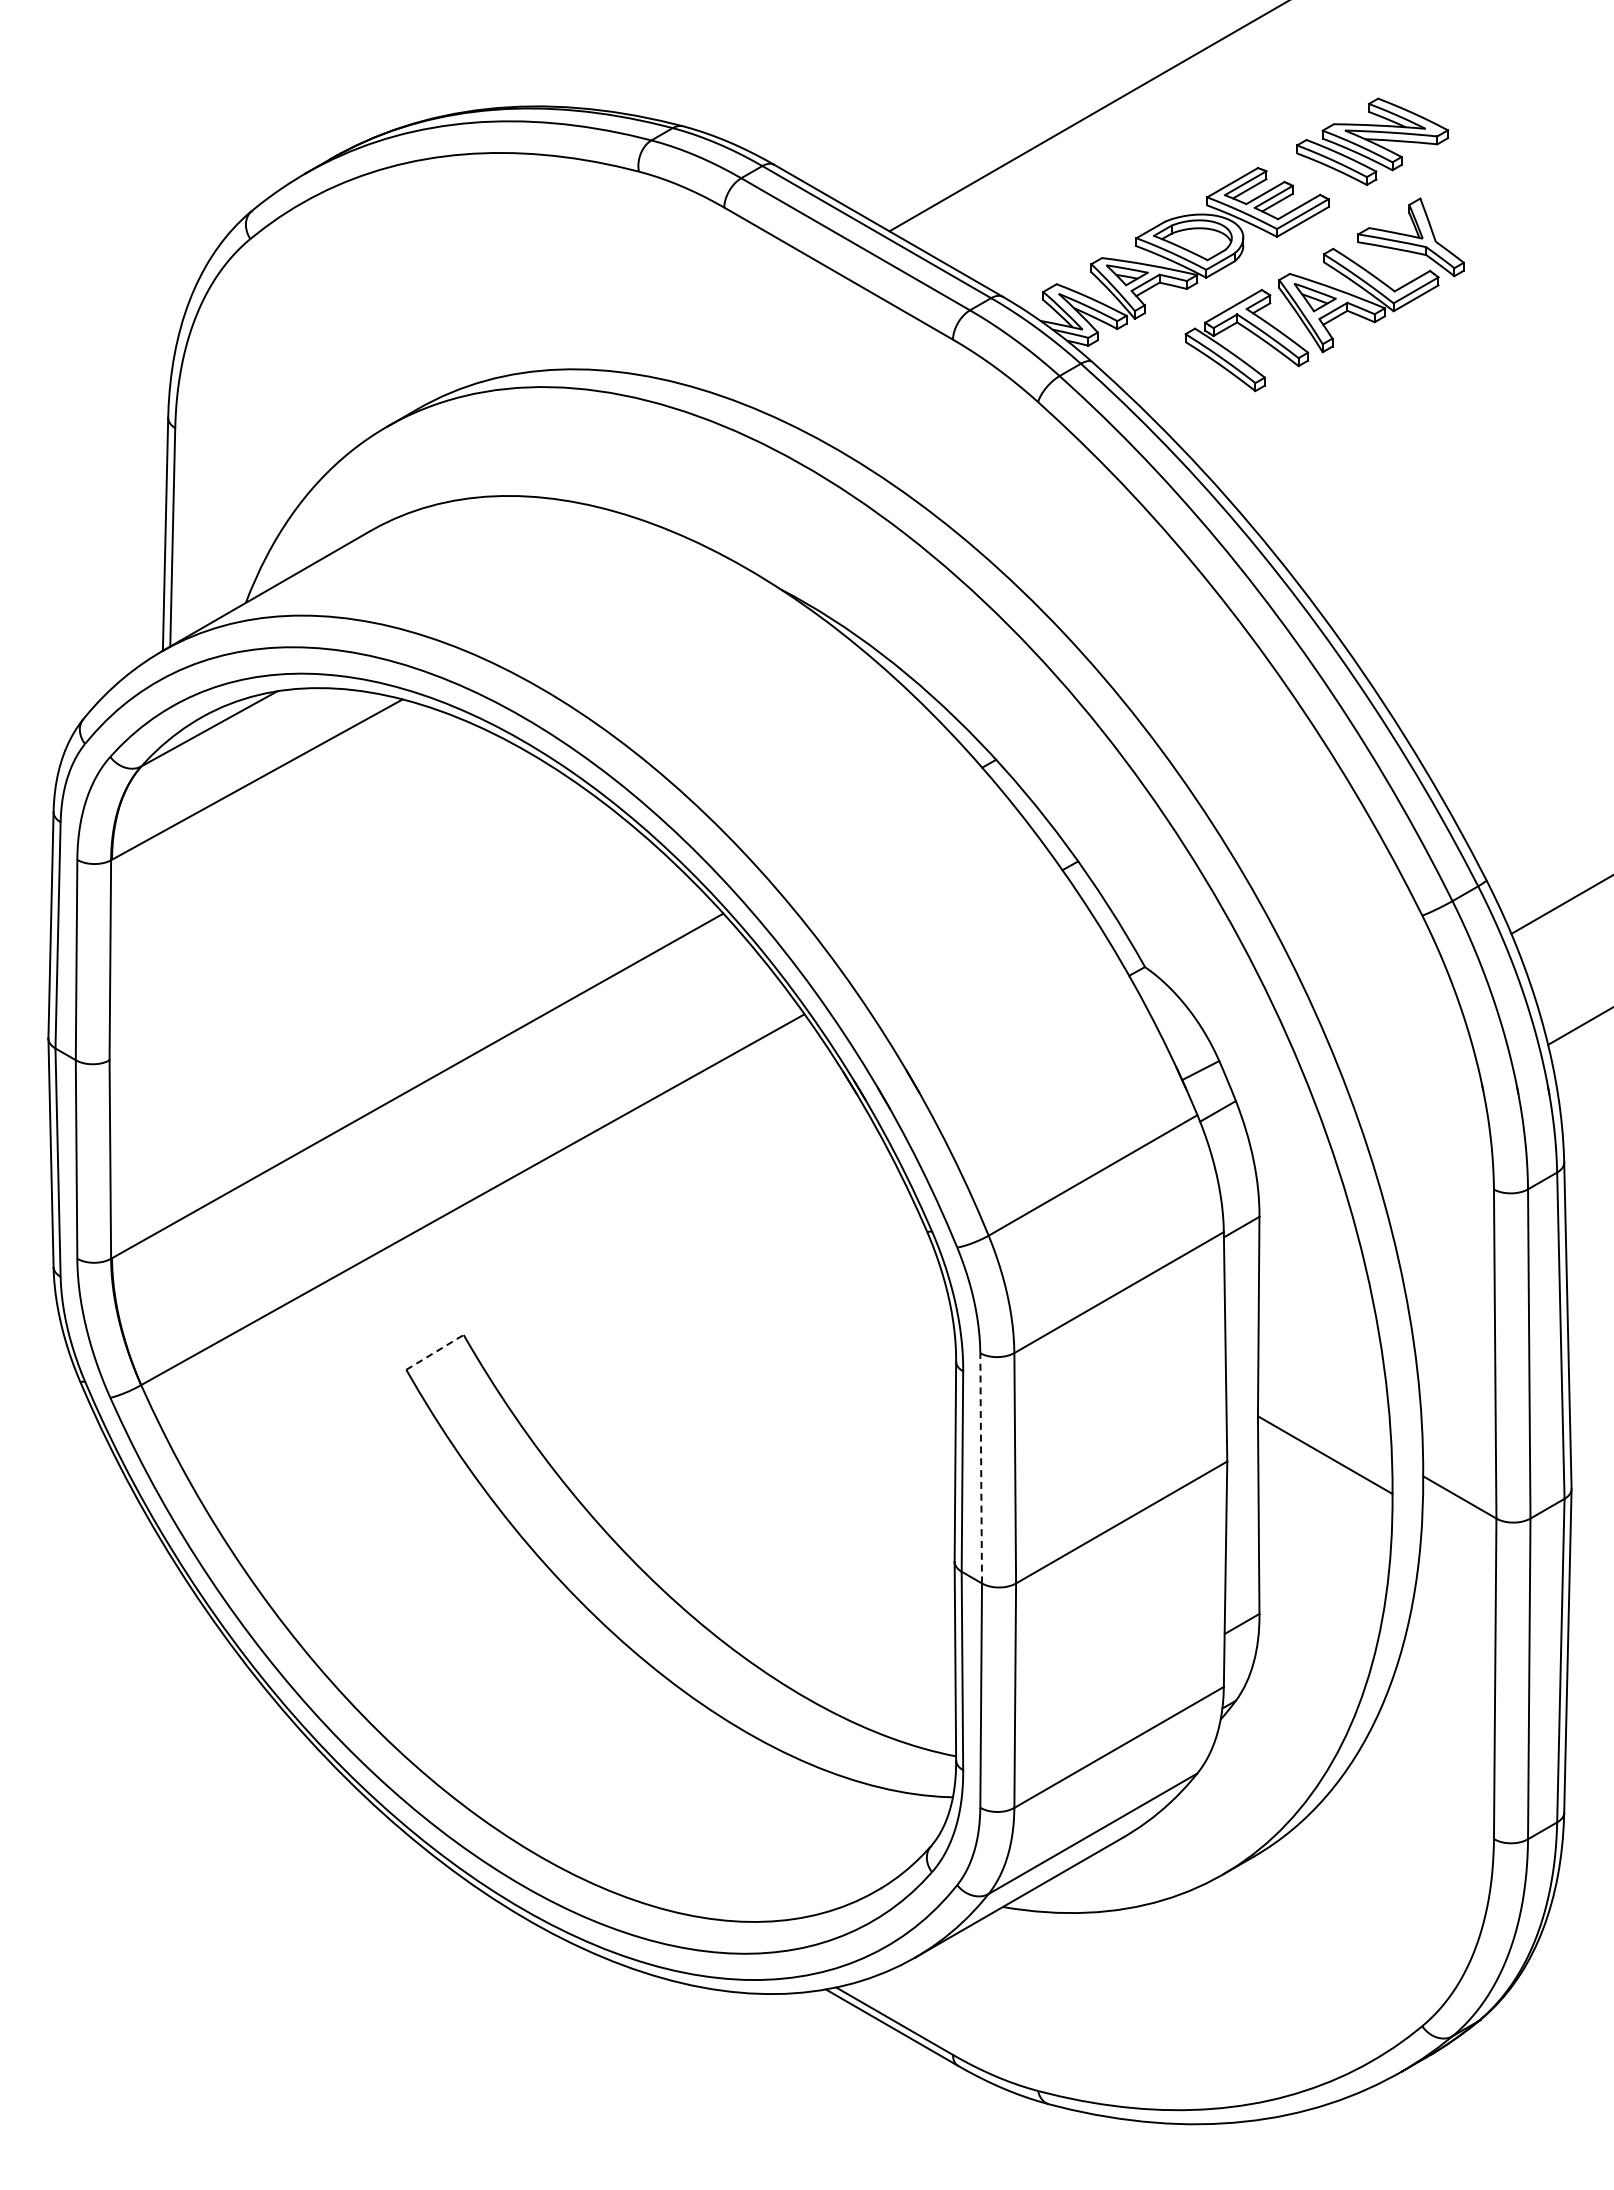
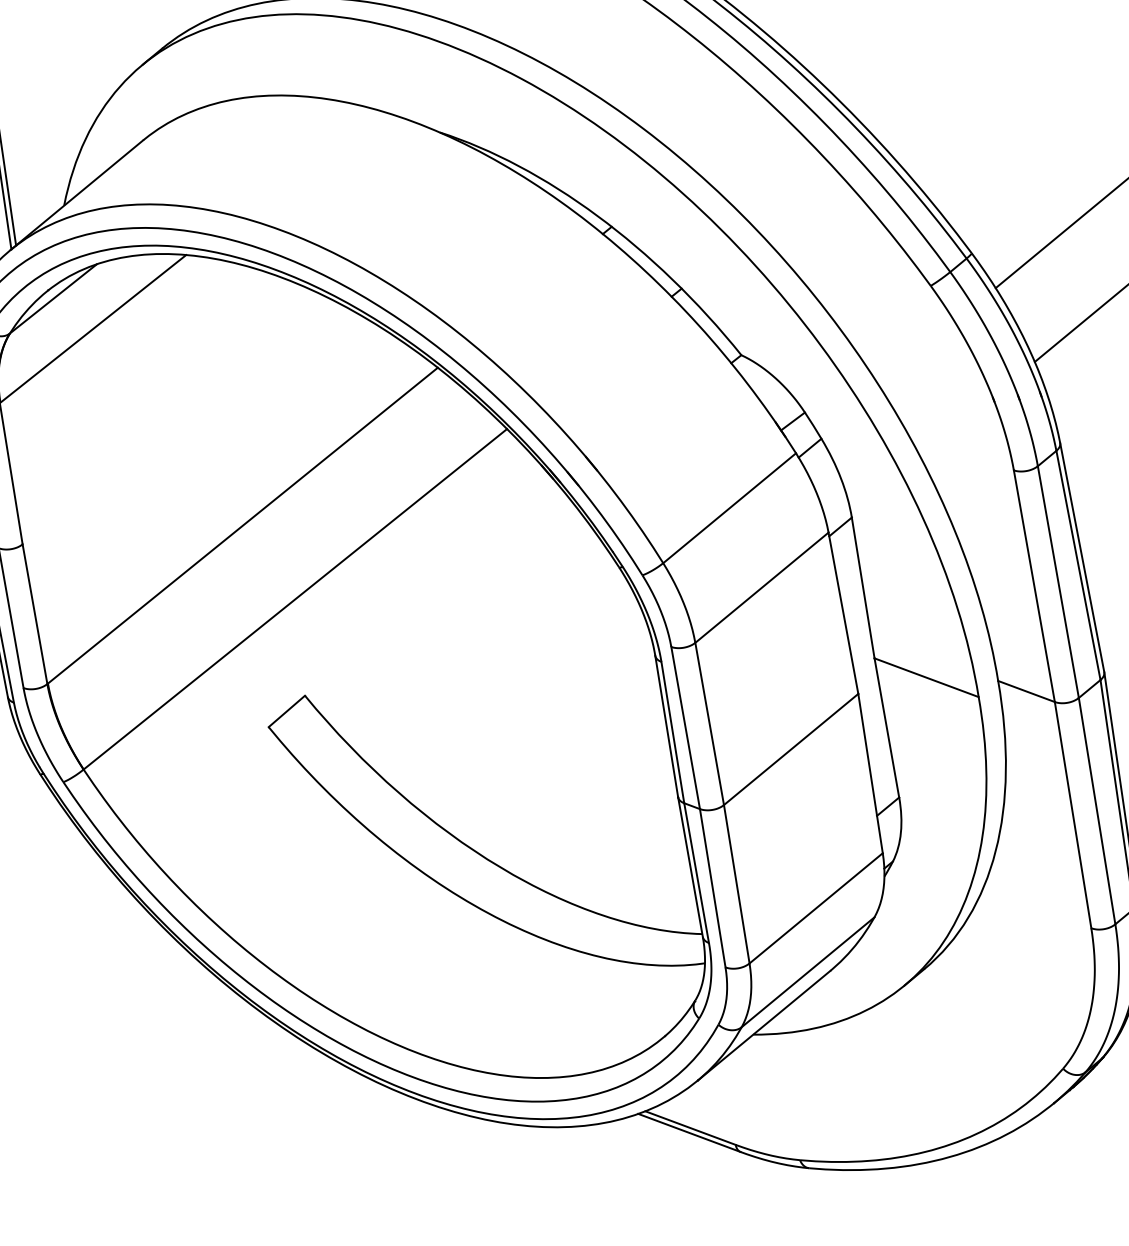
line: (435, 1352) -> (287, 711), dashed -> solid
line: (981, 1467) -> (685, 727), dashed -> solid

